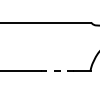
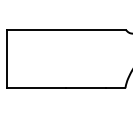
line: (57, 71) -> (85, 88), dashed -> solid

